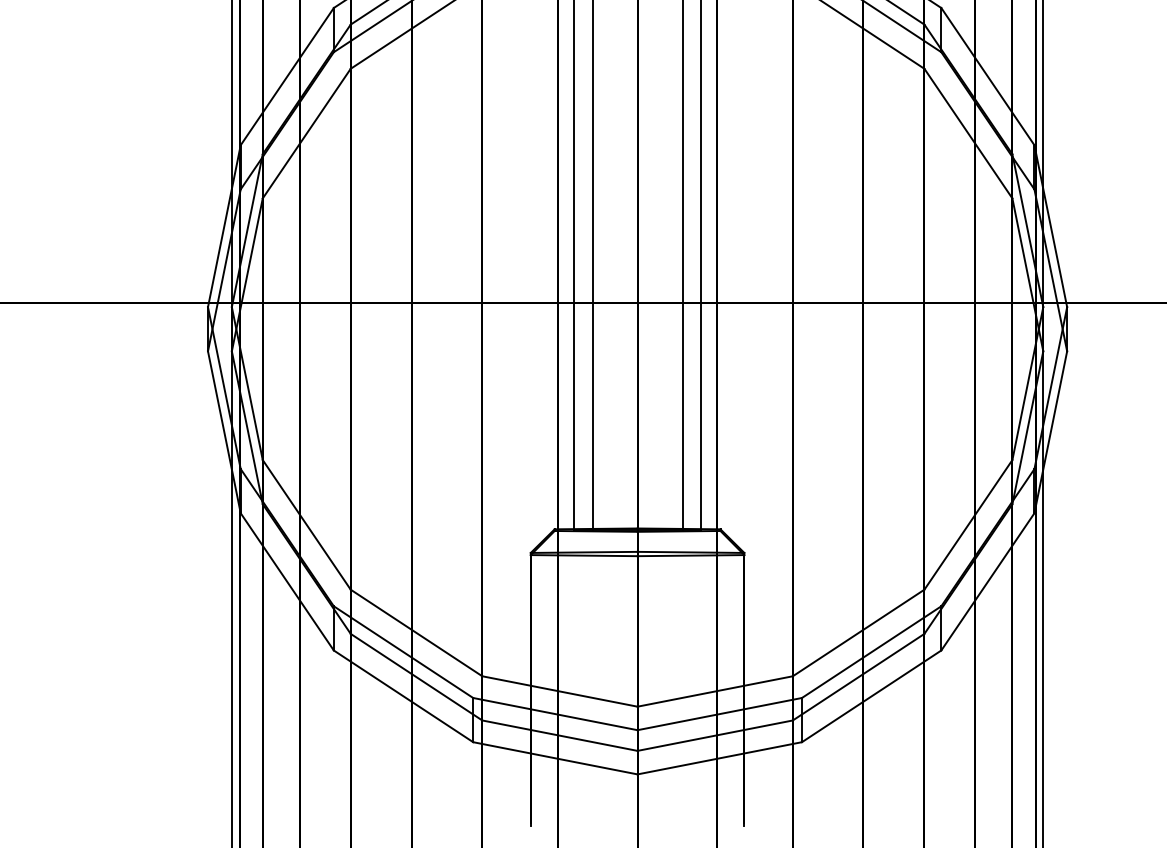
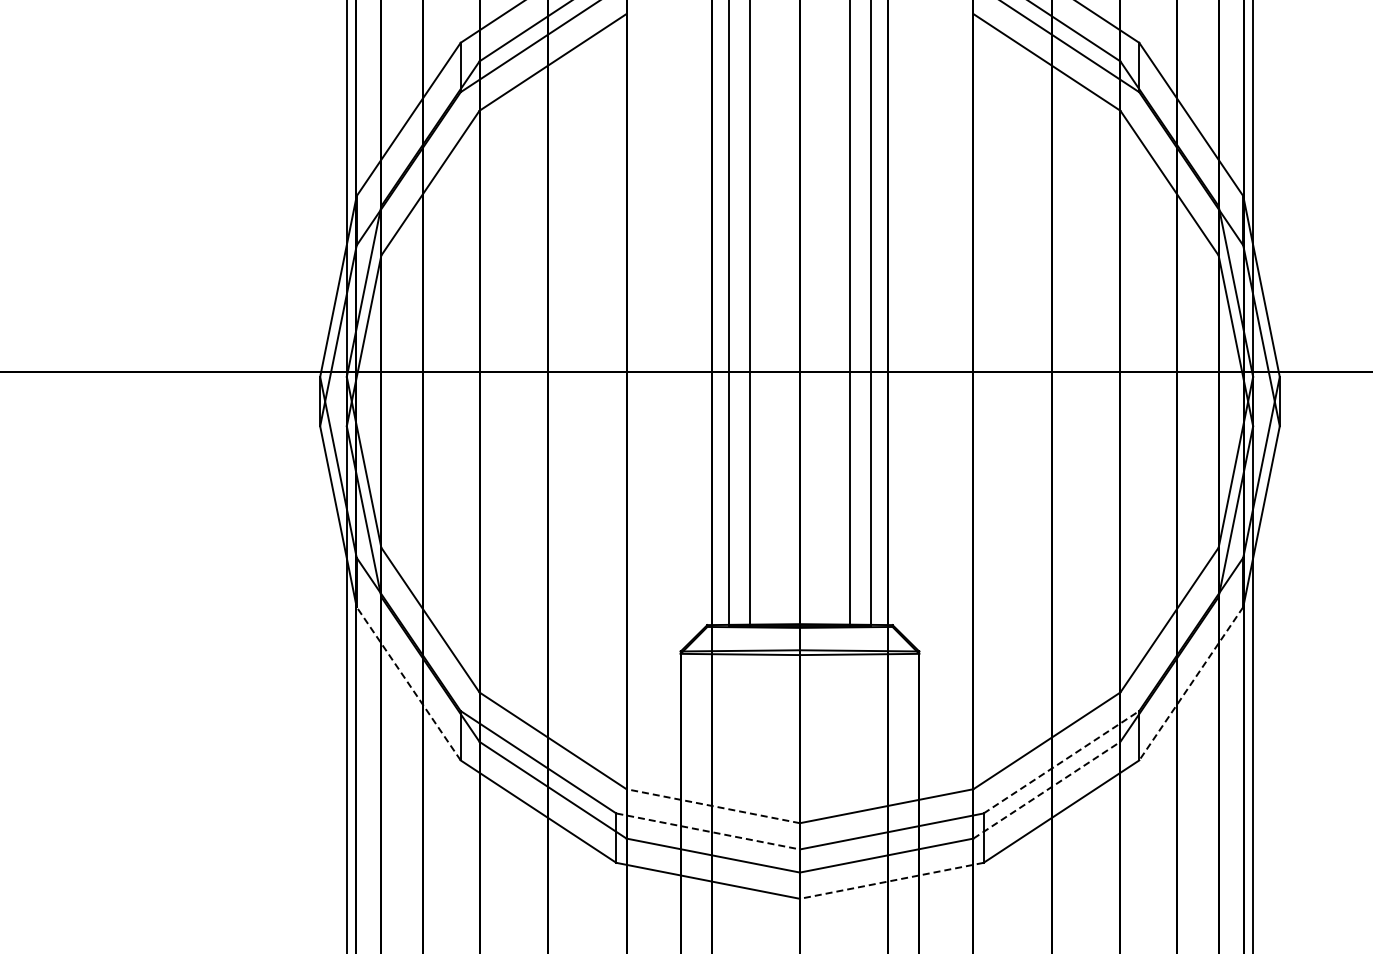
line: (287, 581) -> (408, 683), solid -> dashed
line: (988, 581) -> (1191, 683), solid -> dashed
line: (871, 651) -> (1061, 761), solid -> dashed
line: (858, 677) -> (1046, 790), solid -> dashed
line: (559, 691) -> (712, 806), solid -> dashed
line: (555, 714) -> (708, 831), solid -> dashed
line: (719, 757) -> (891, 880), solid -> dashed

